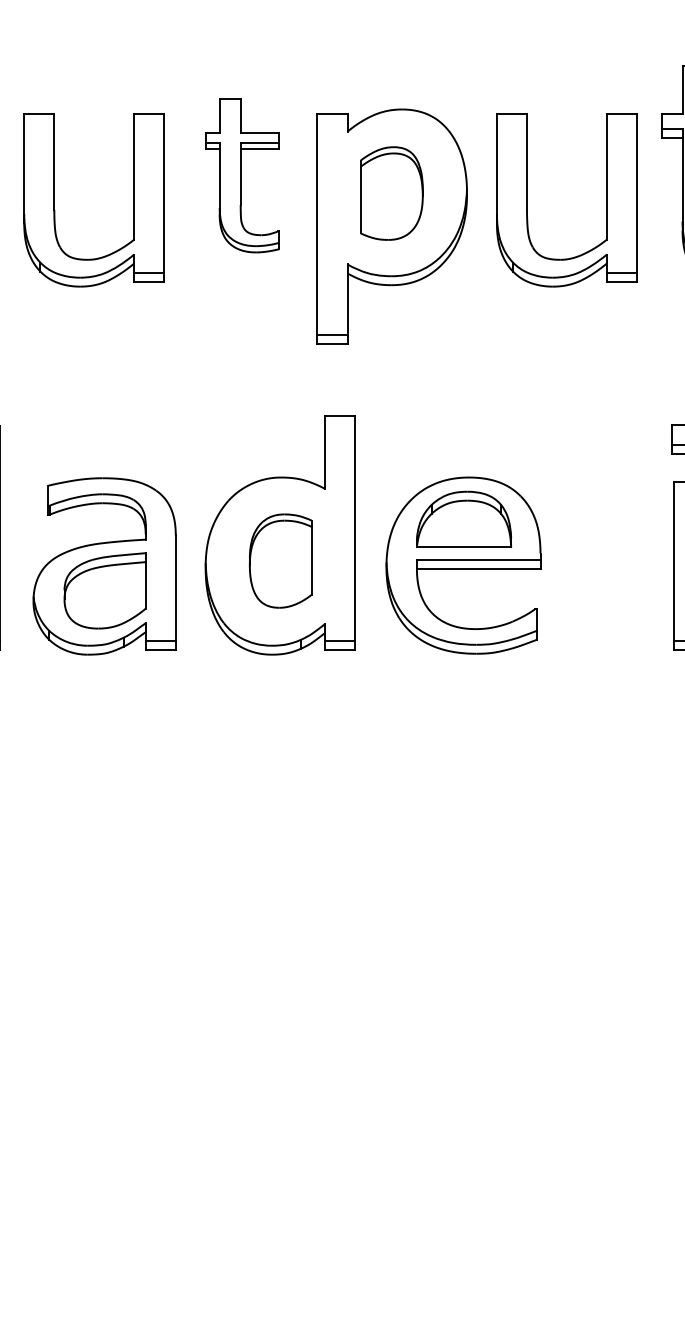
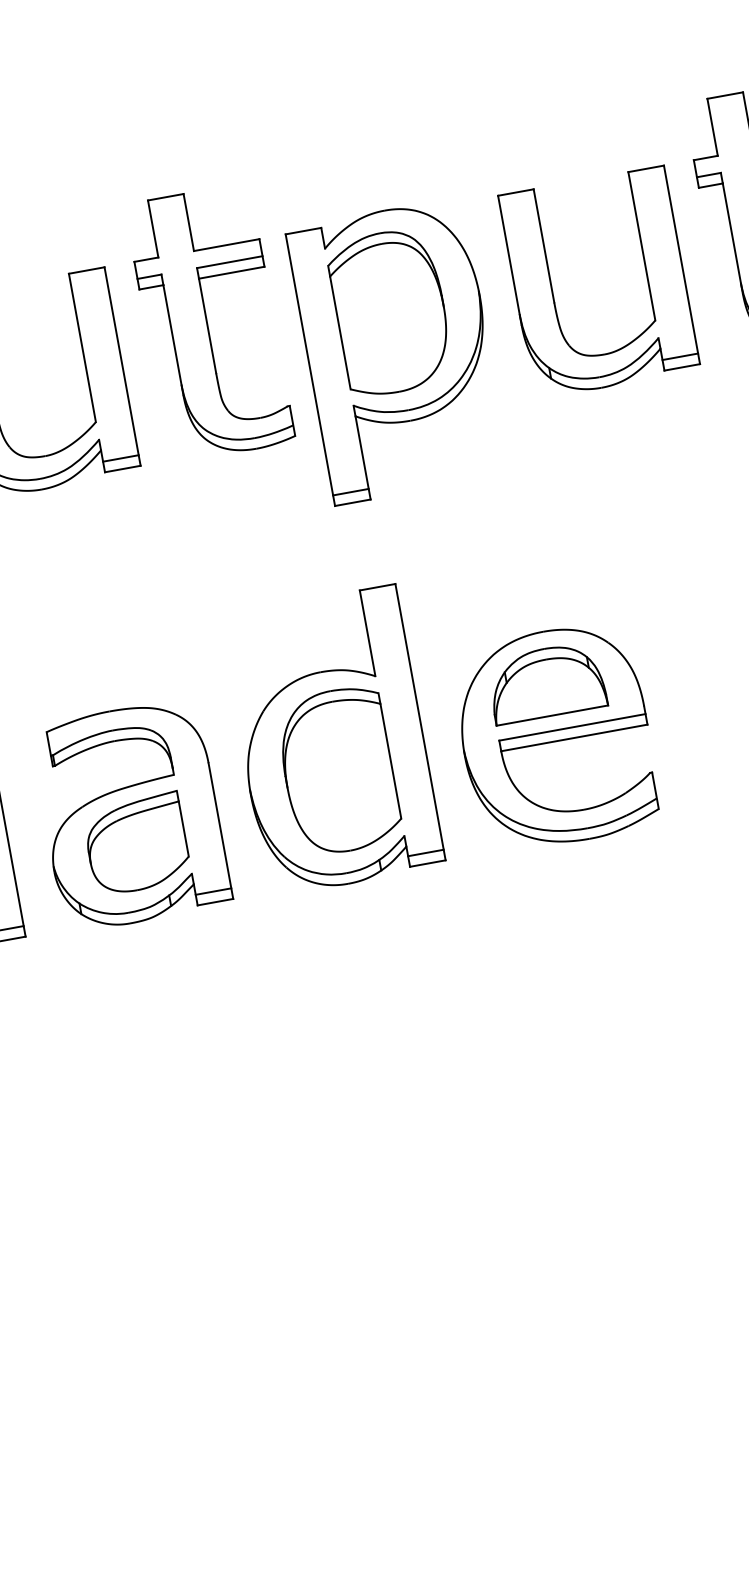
part: (242, 175) -> (210, 323), size x1.43
part: (391, 193) -> (390, 312), size x1.43
part: (280, 560) -> (337, 770), size x1.43

